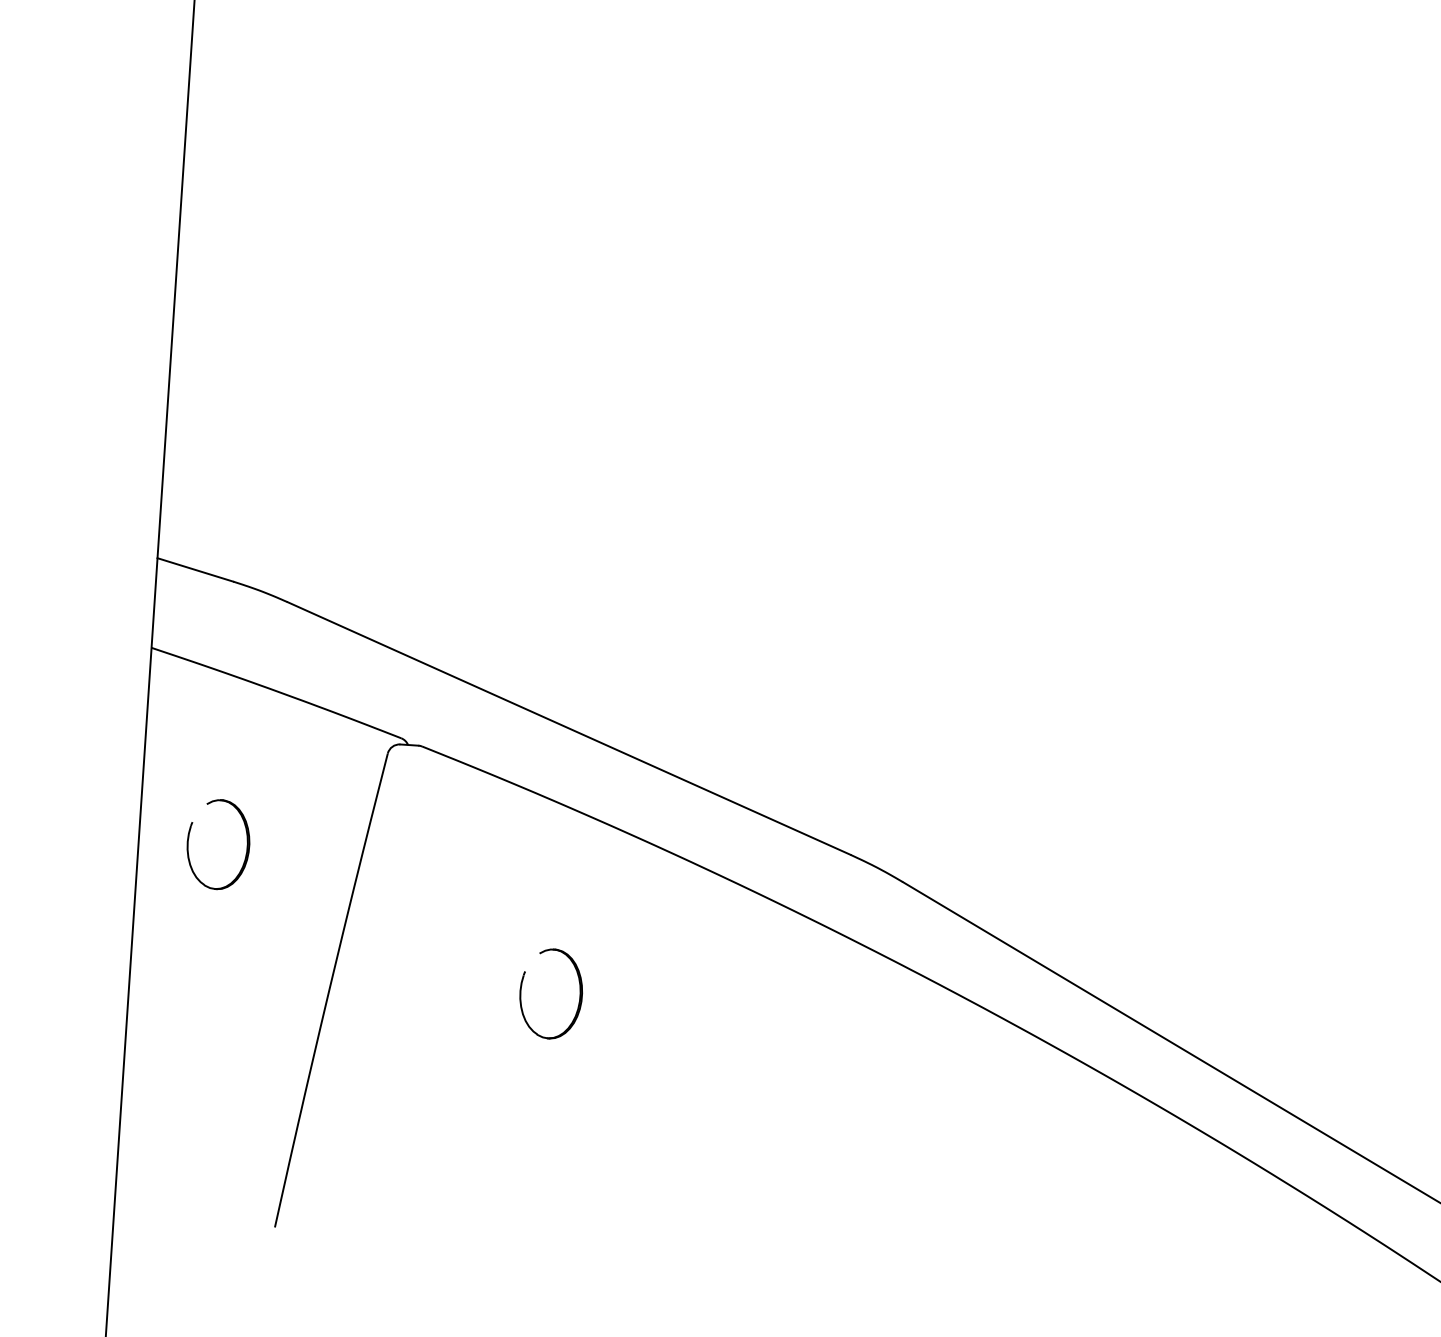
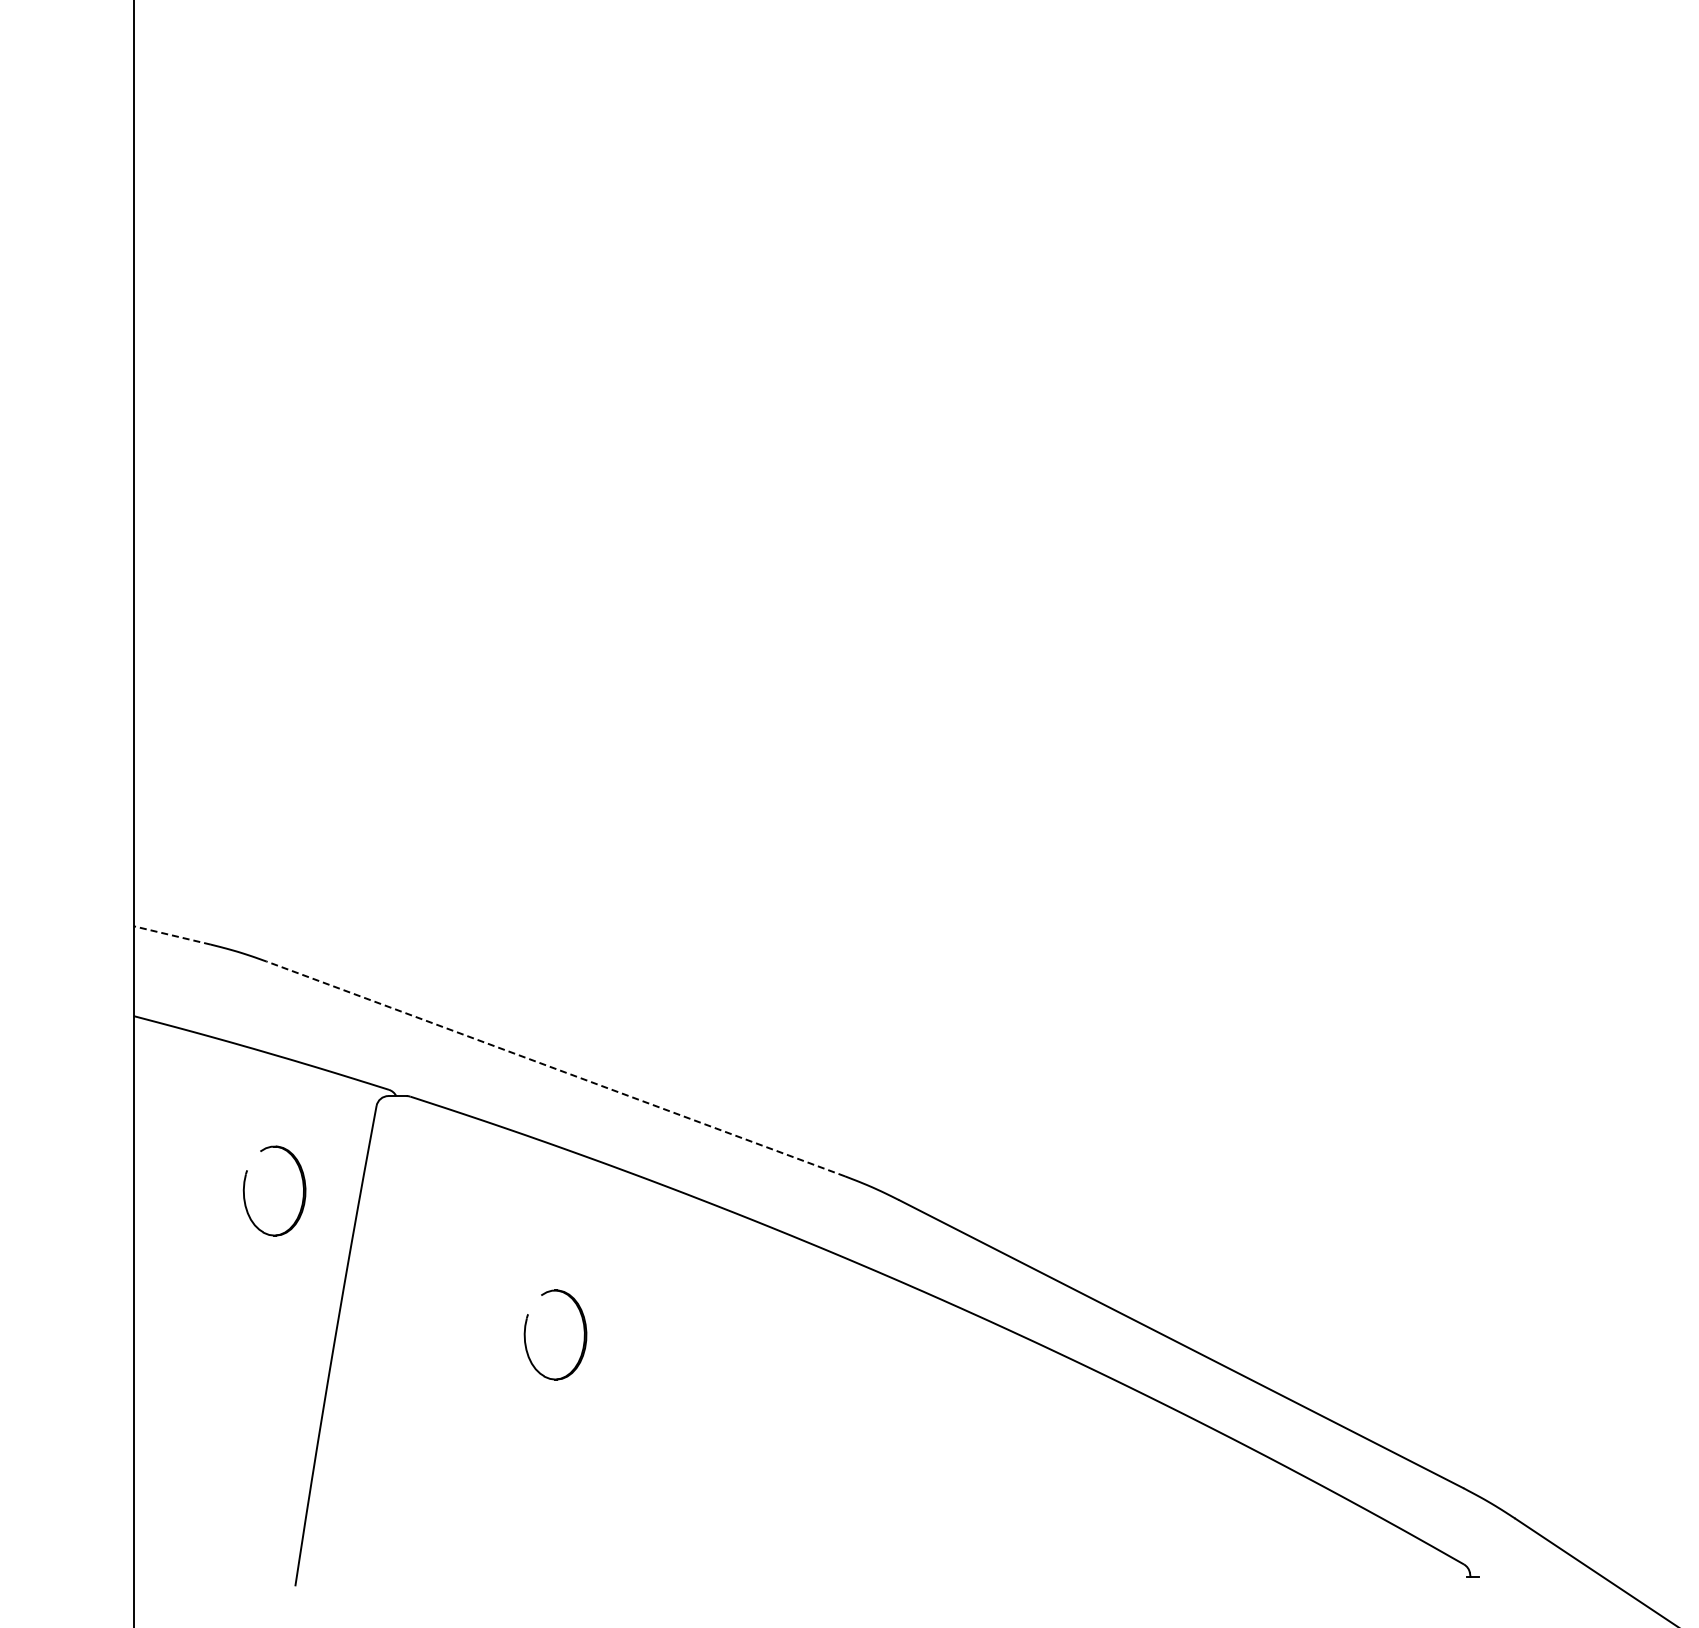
line: (195, 569) -> (172, 935), solid -> dashed
line: (568, 728) -> (555, 1068), solid -> dashed
part: (246, 841) -> (302, 1186), moved

